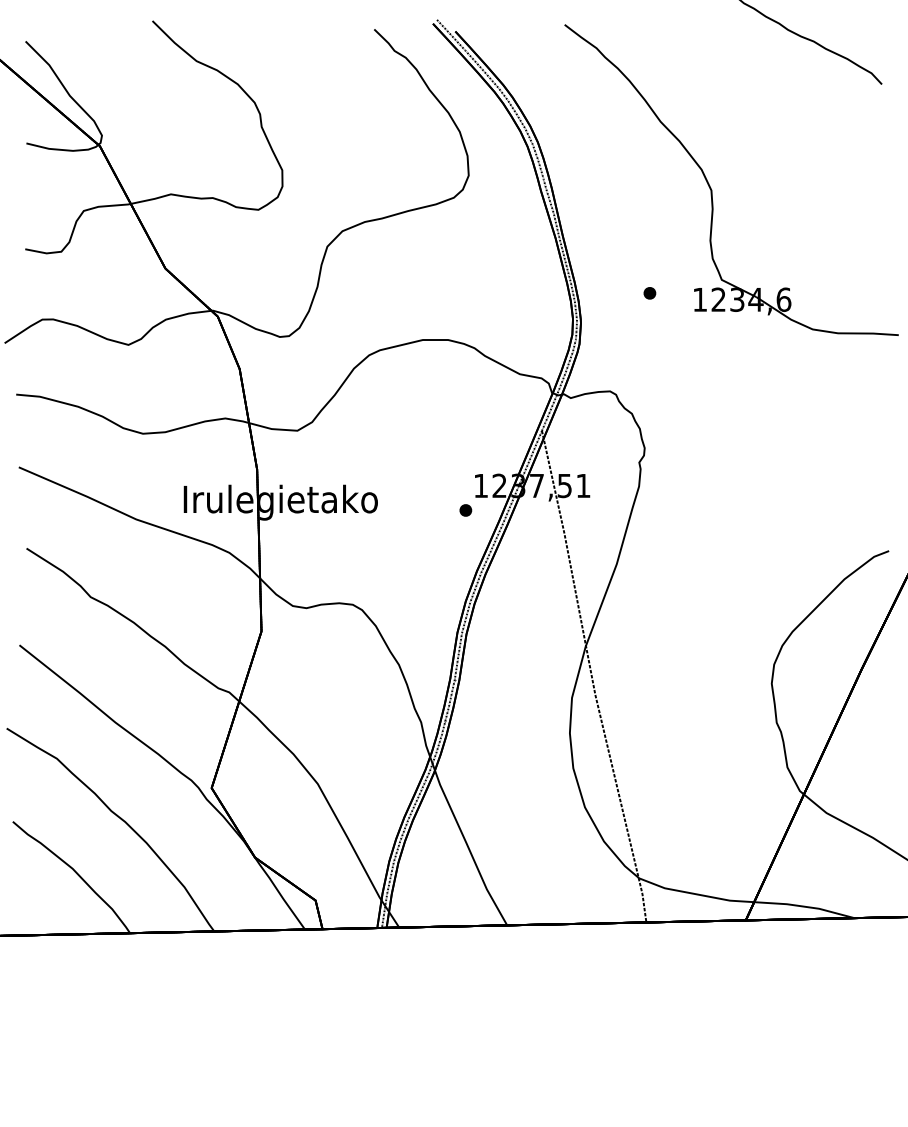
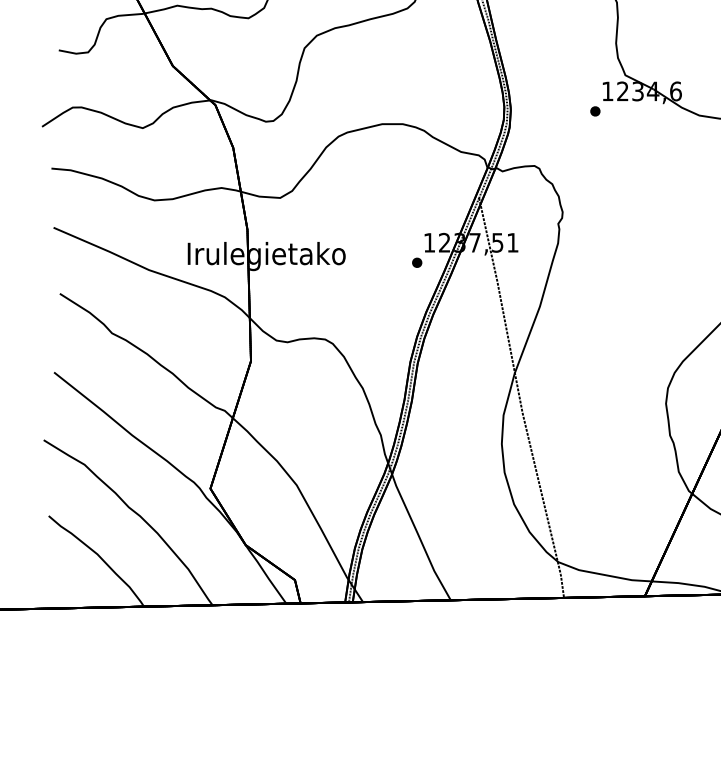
part: (649, 293) -> (595, 111), moved

